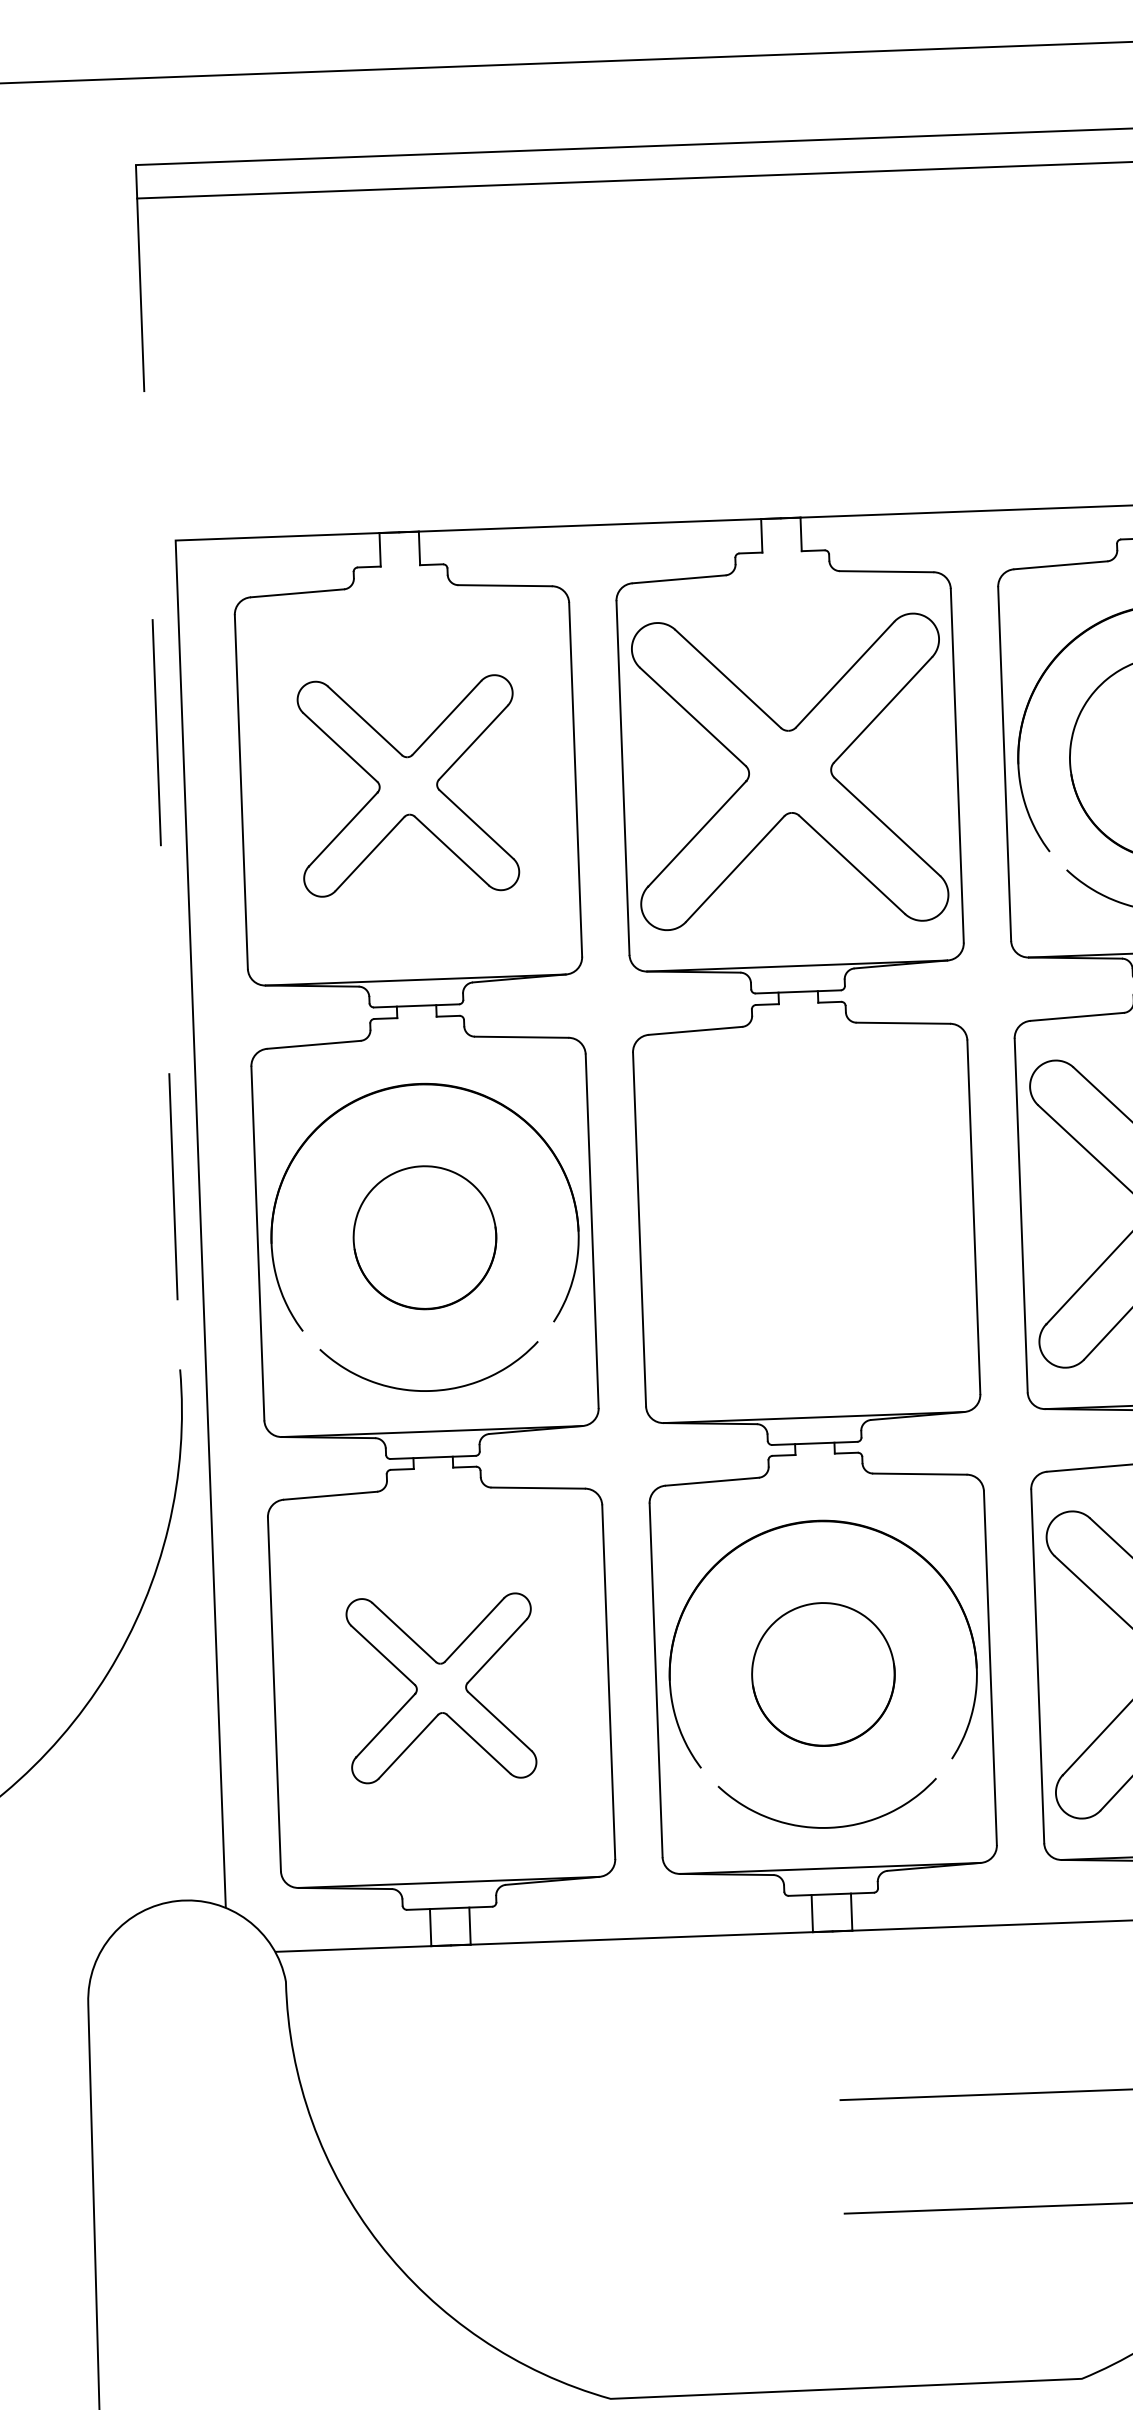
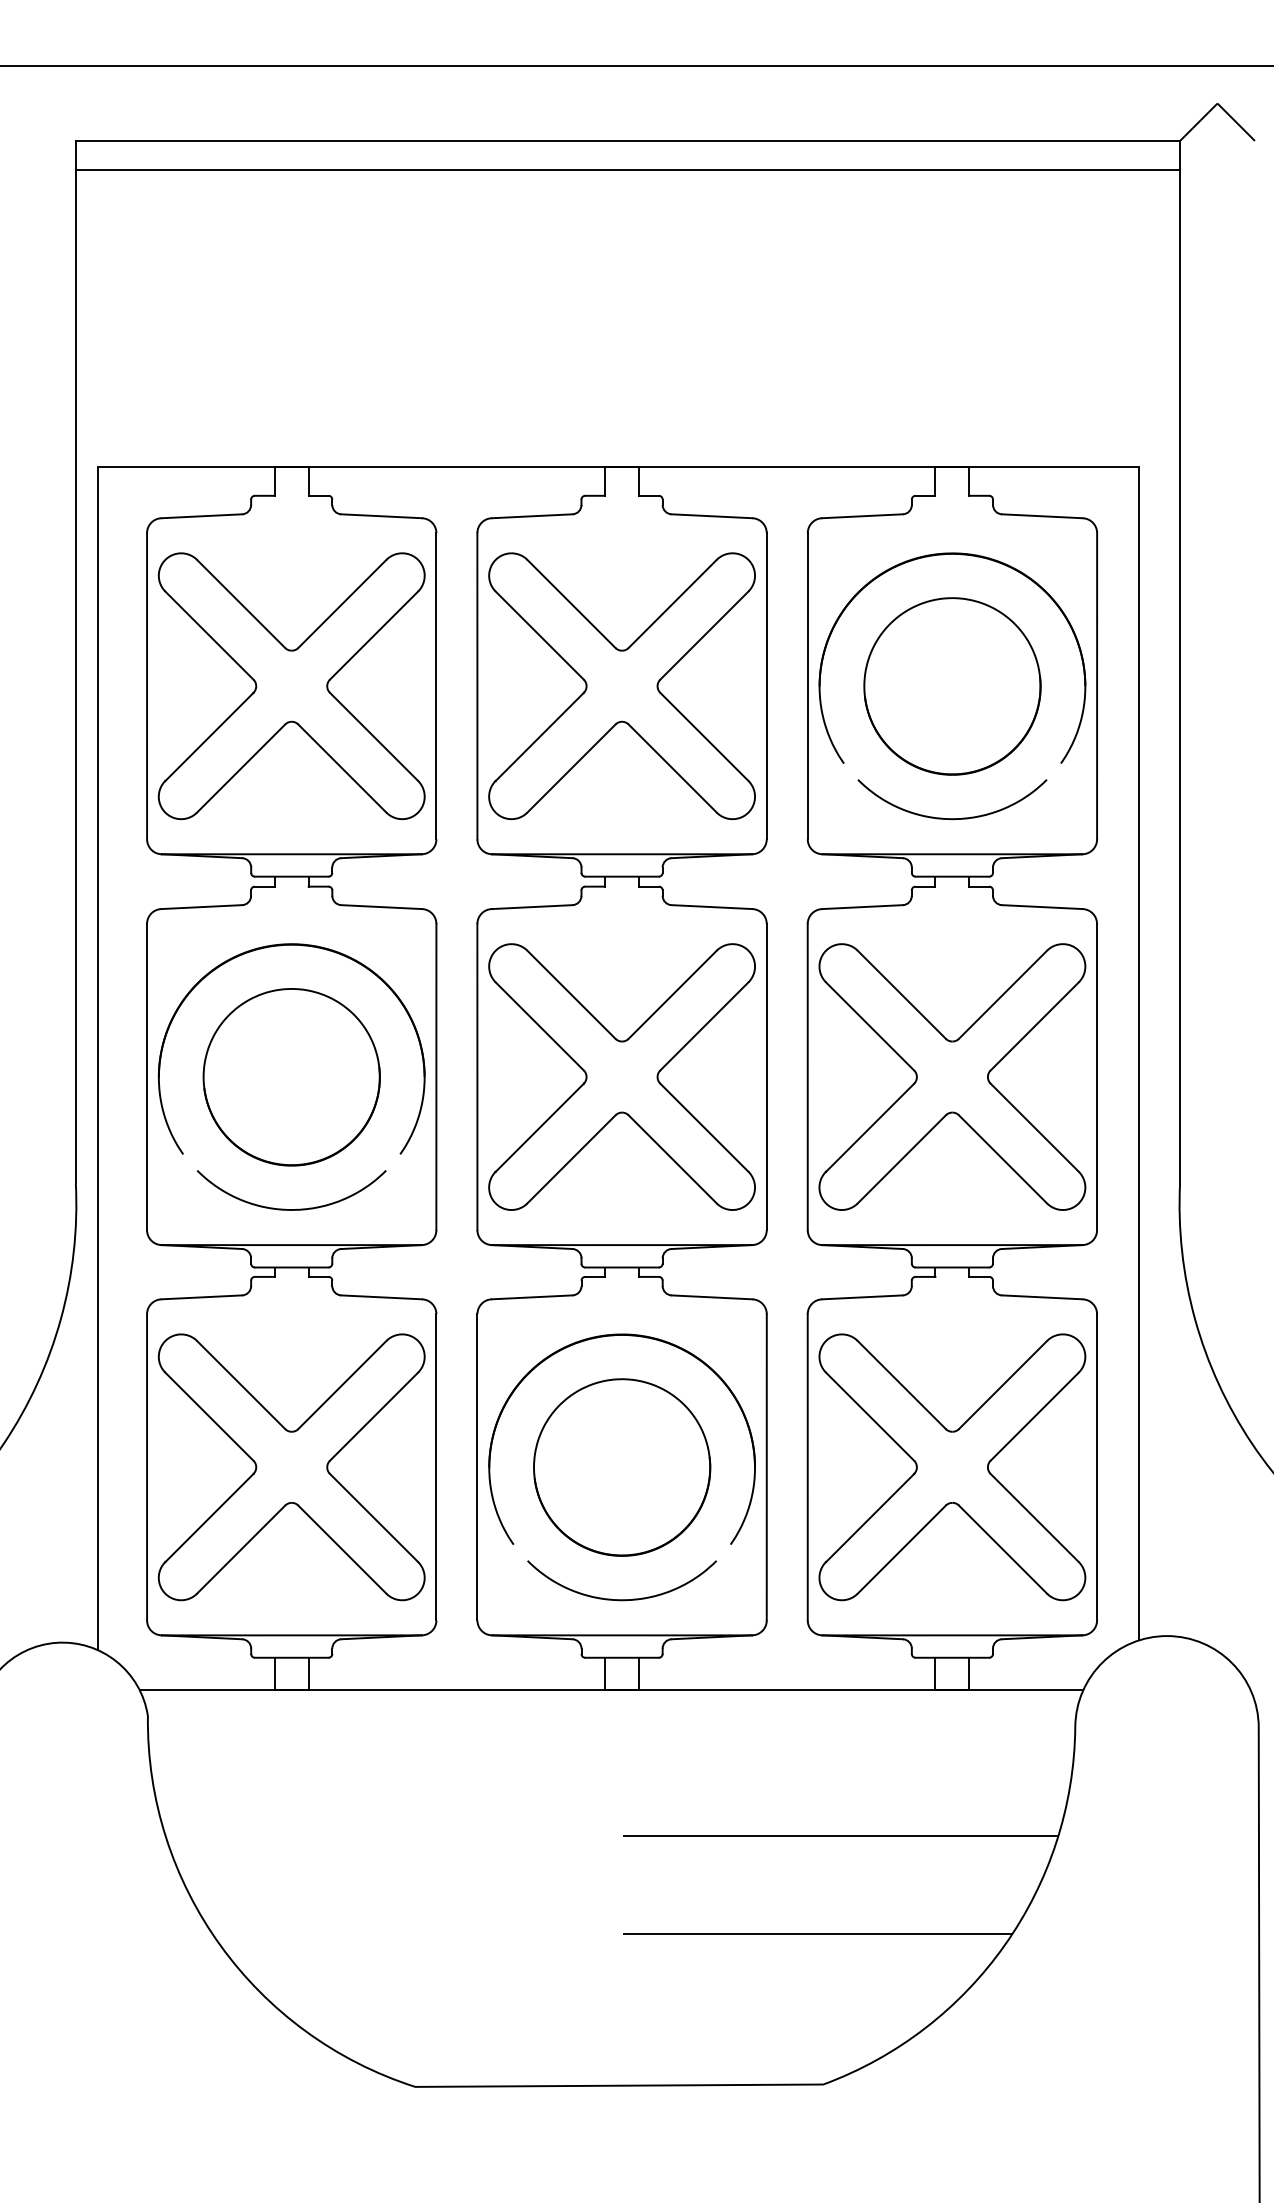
line: (157, 767) -> (75, 662), dashed -> solid
part: (408, 786) -> (291, 686), size x1.43
part: (806, 1222) -> (621, 1076), added
part: (424, 1237) -> (291, 1077), size x1.43
part: (823, 1674) -> (622, 1467), size x1.43
part: (441, 1688) -> (291, 1467), size x1.67

